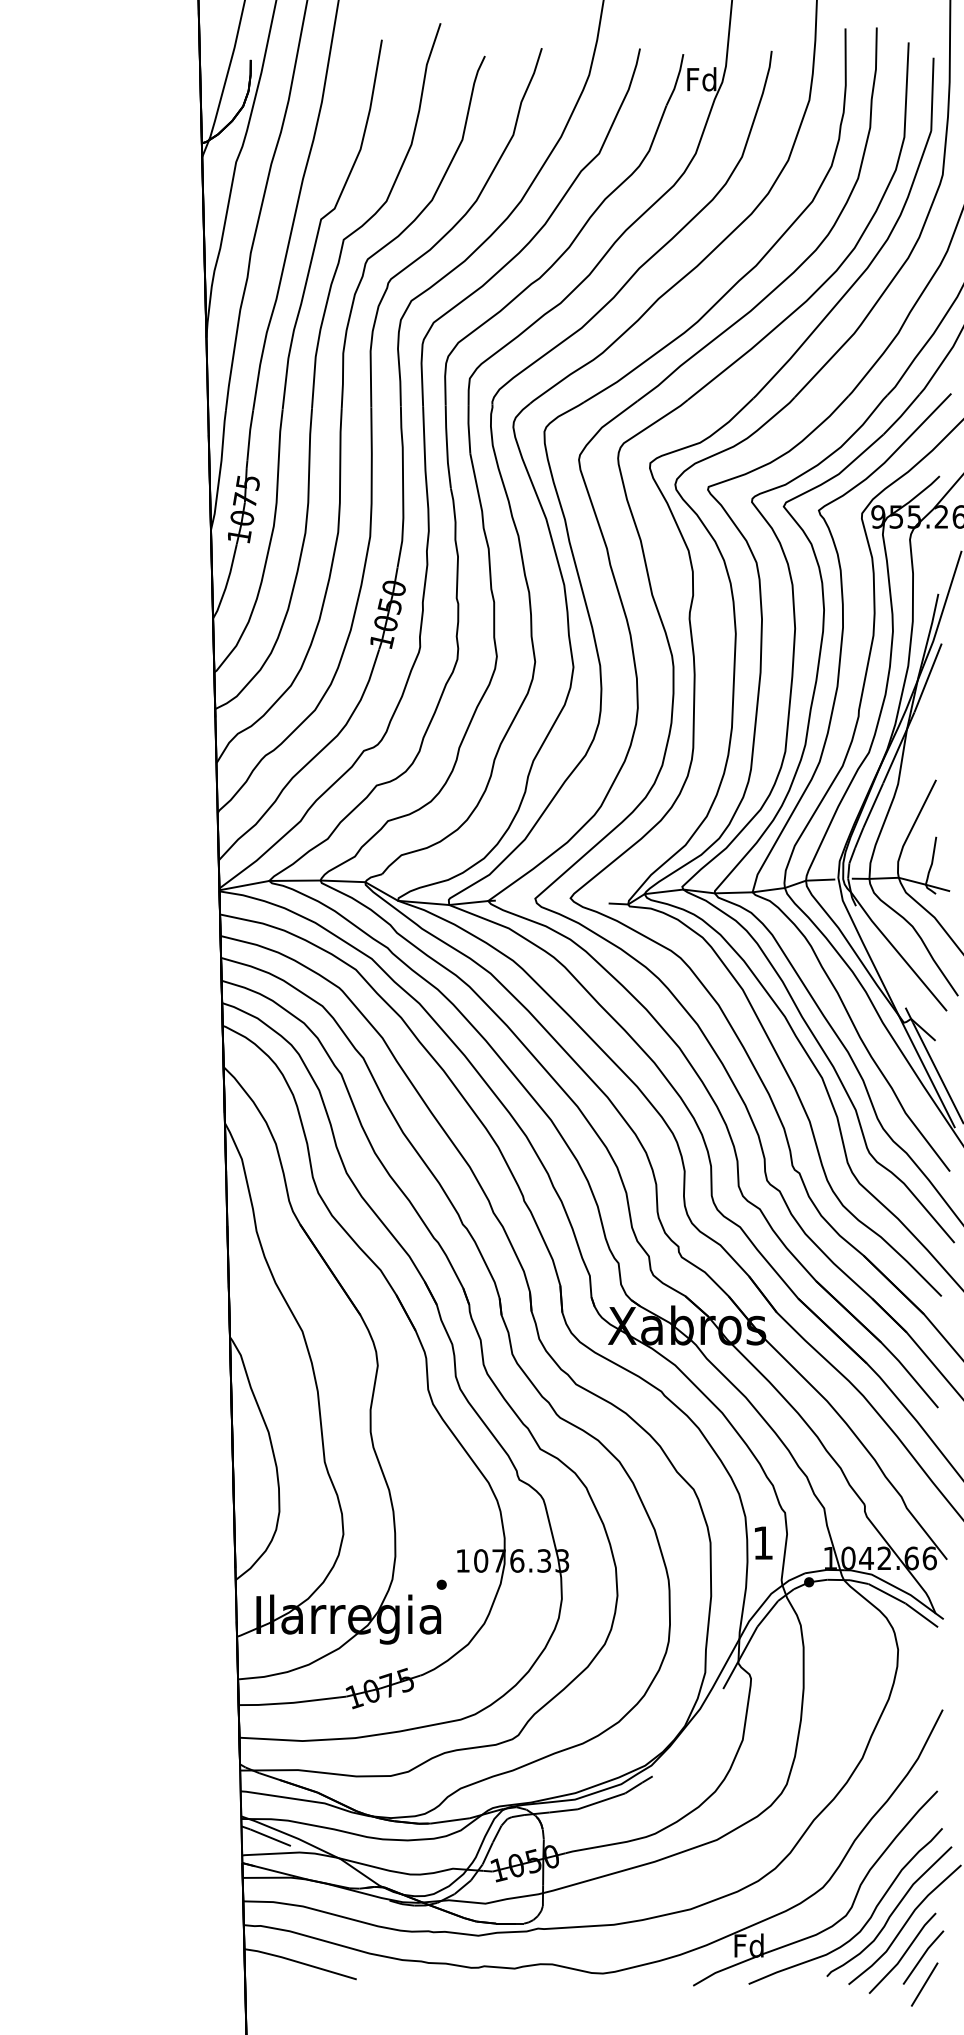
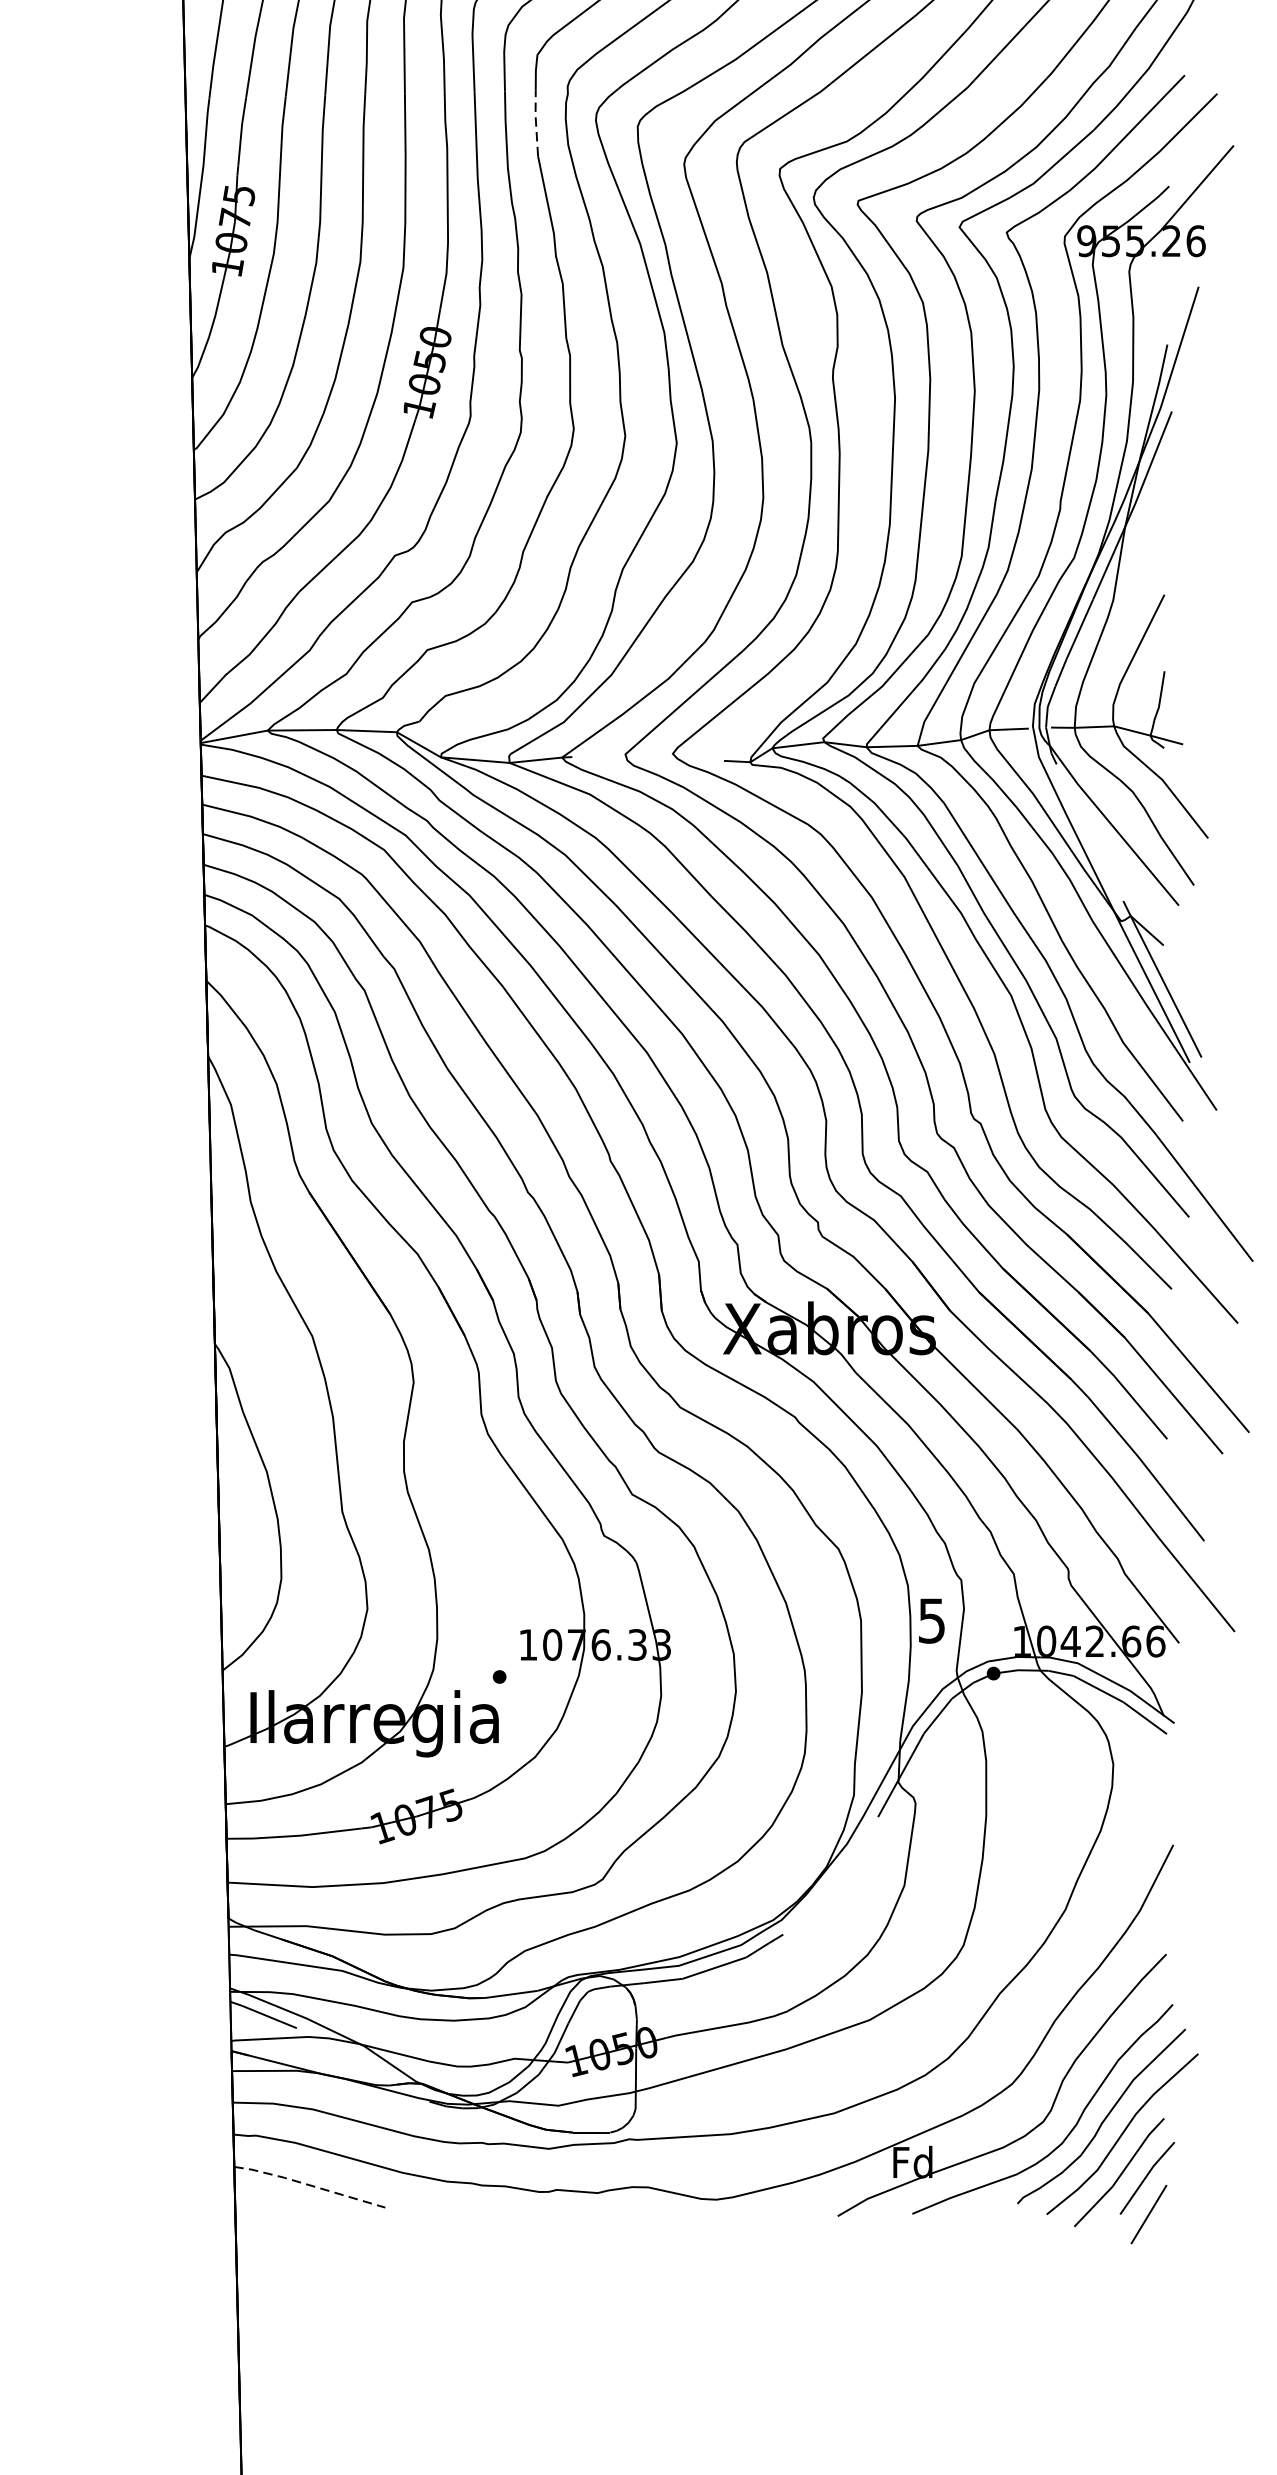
line: (468, 428) -> (535, 122), solid -> dashed
text: (762, 1543) -> (930, 1621), 1 -> 5
line: (299, 1962) -> (308, 2184), solid -> dashed

